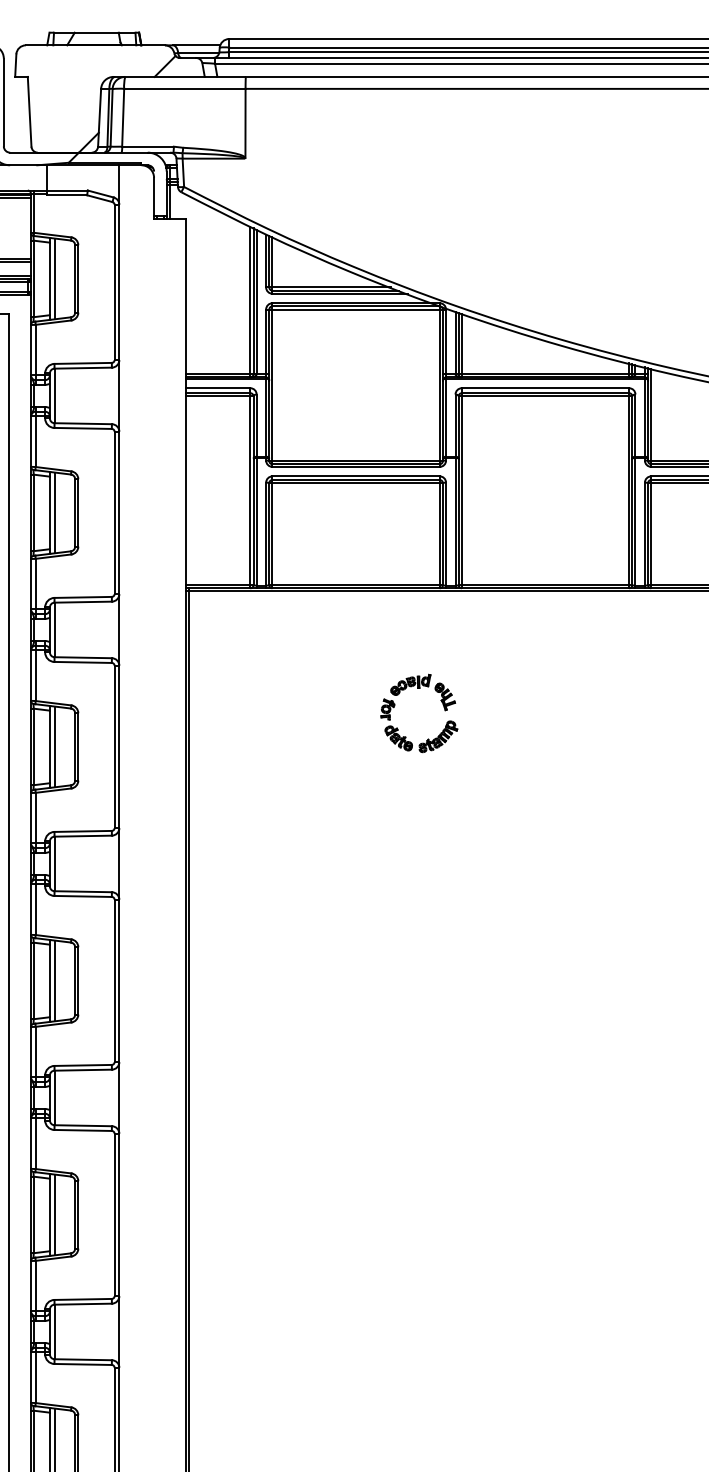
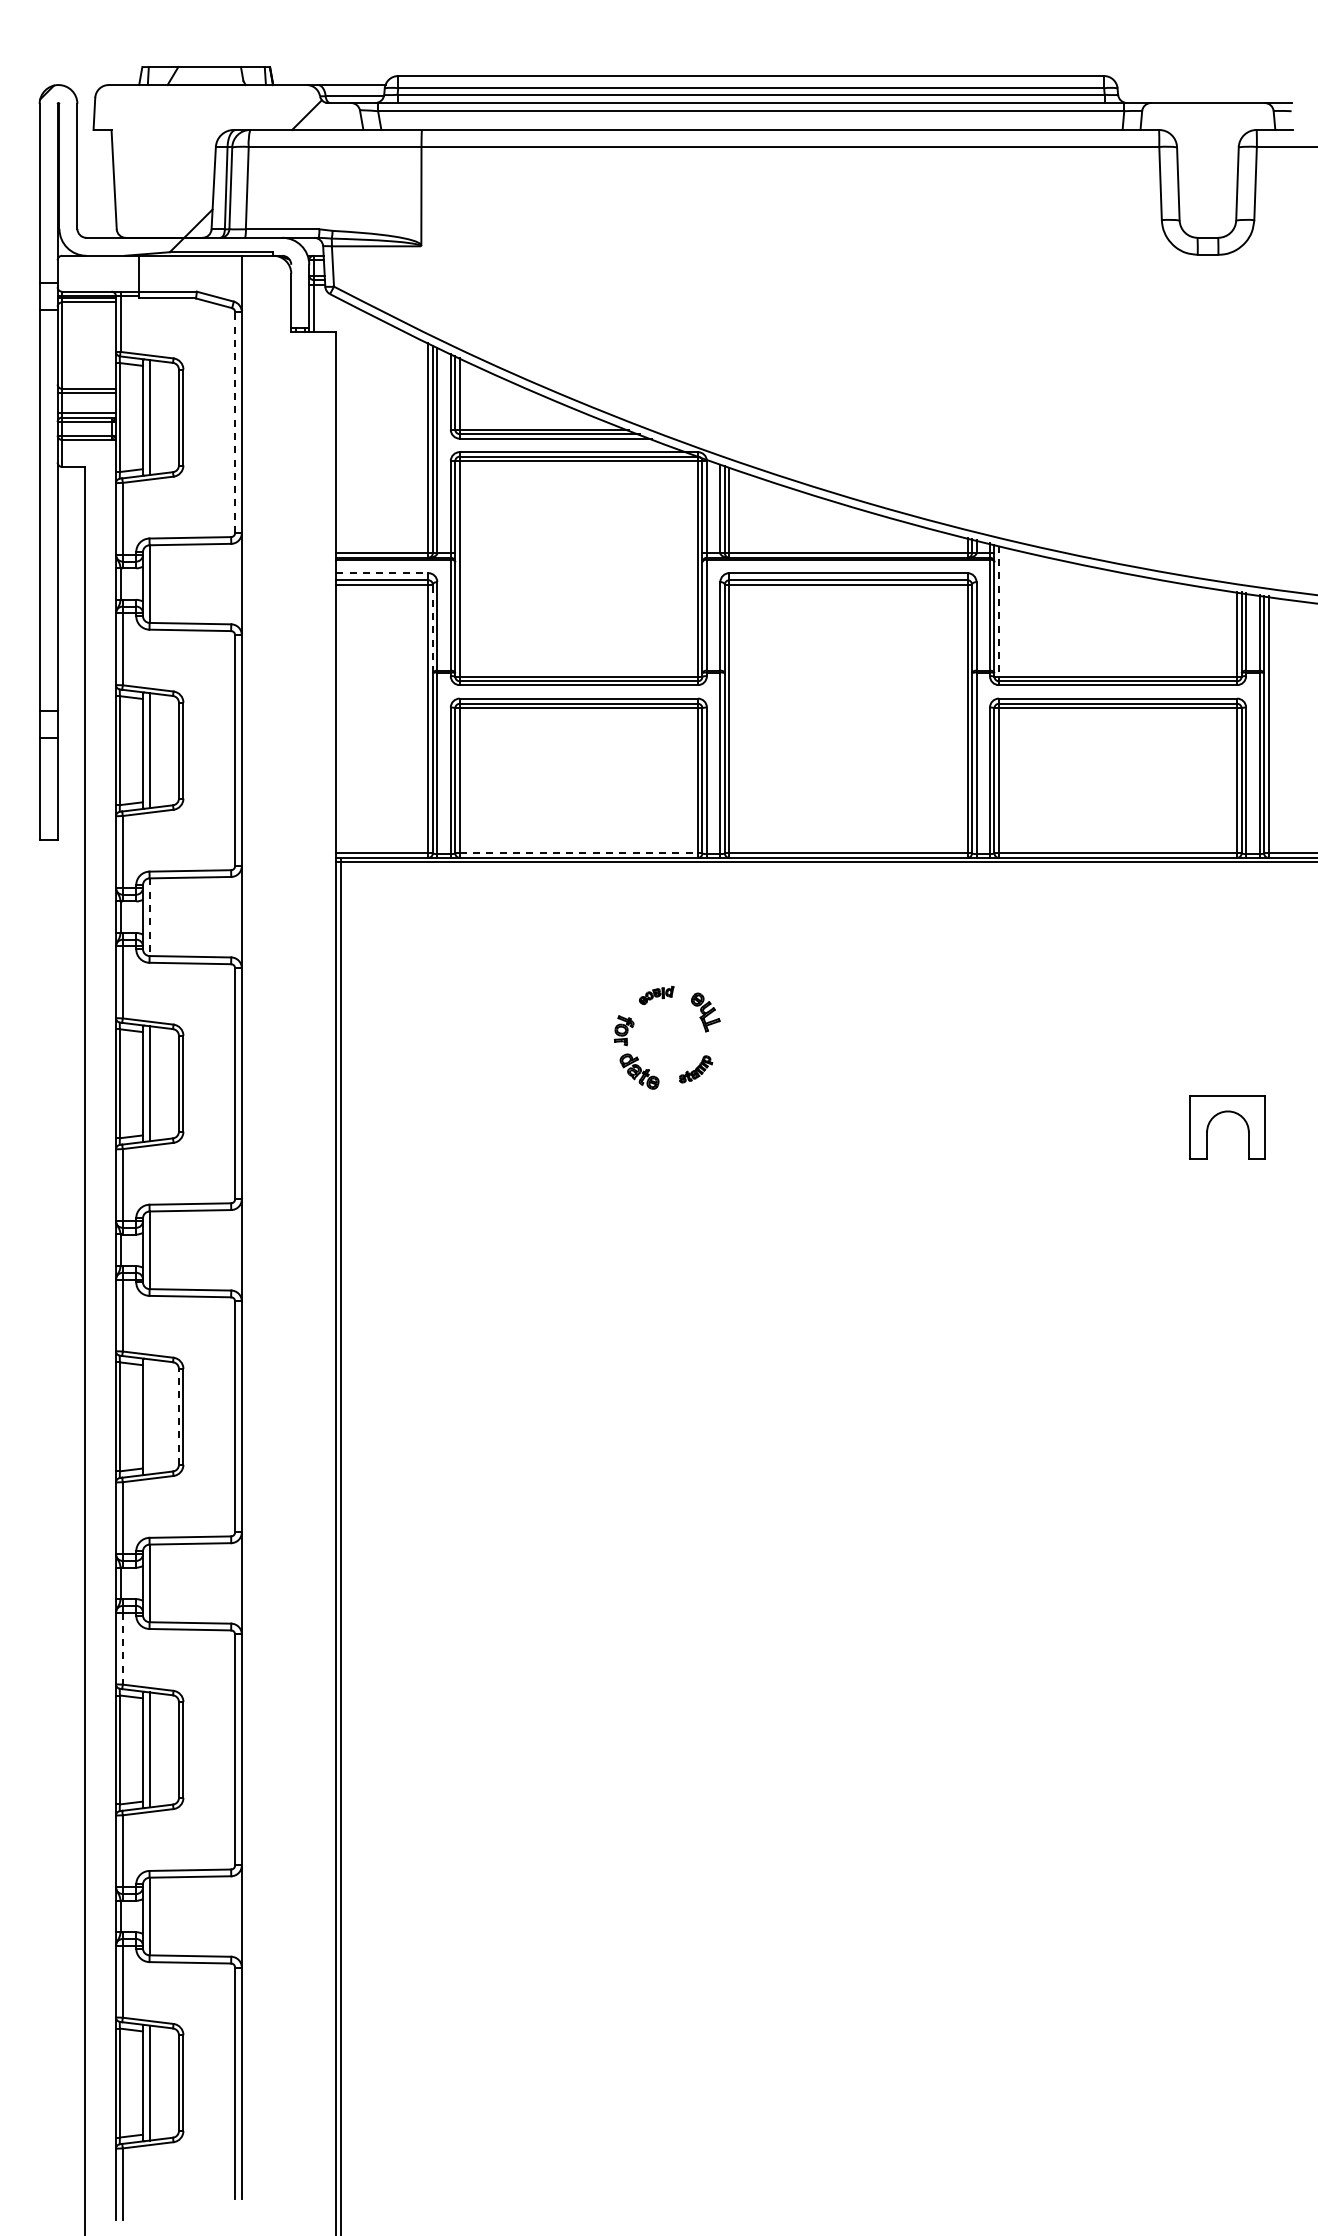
line: (114, 282) -> (235, 422), solid -> dashed
line: (218, 388) -> (382, 573), solid -> dashed
line: (650, 415) -> (998, 611), solid -> dashed
line: (253, 427) -> (432, 628), solid -> dashed
line: (356, 585) -> (579, 853), solid -> dashed
line: (54, 630) -> (149, 917), solid -> dashed
part: (410, 684) -> (656, 995), size x0.6
part: (438, 736) -> (695, 1069), size x0.6
line: (54, 980) -> (149, 1416), removed
line: (74, 980) -> (178, 1416), solid -> dashed
line: (35, 1144) -> (122, 1649), solid -> dashed

